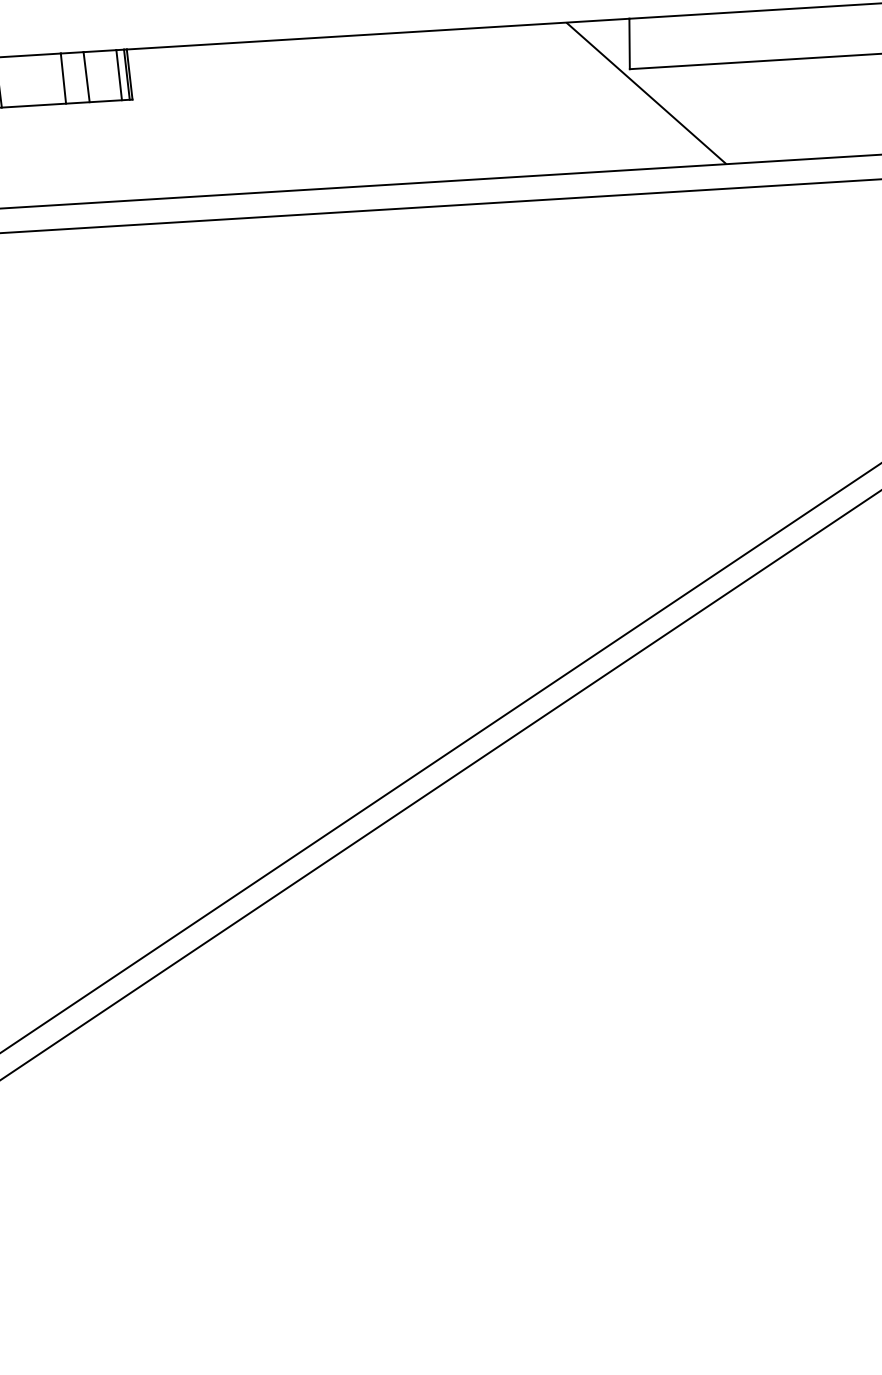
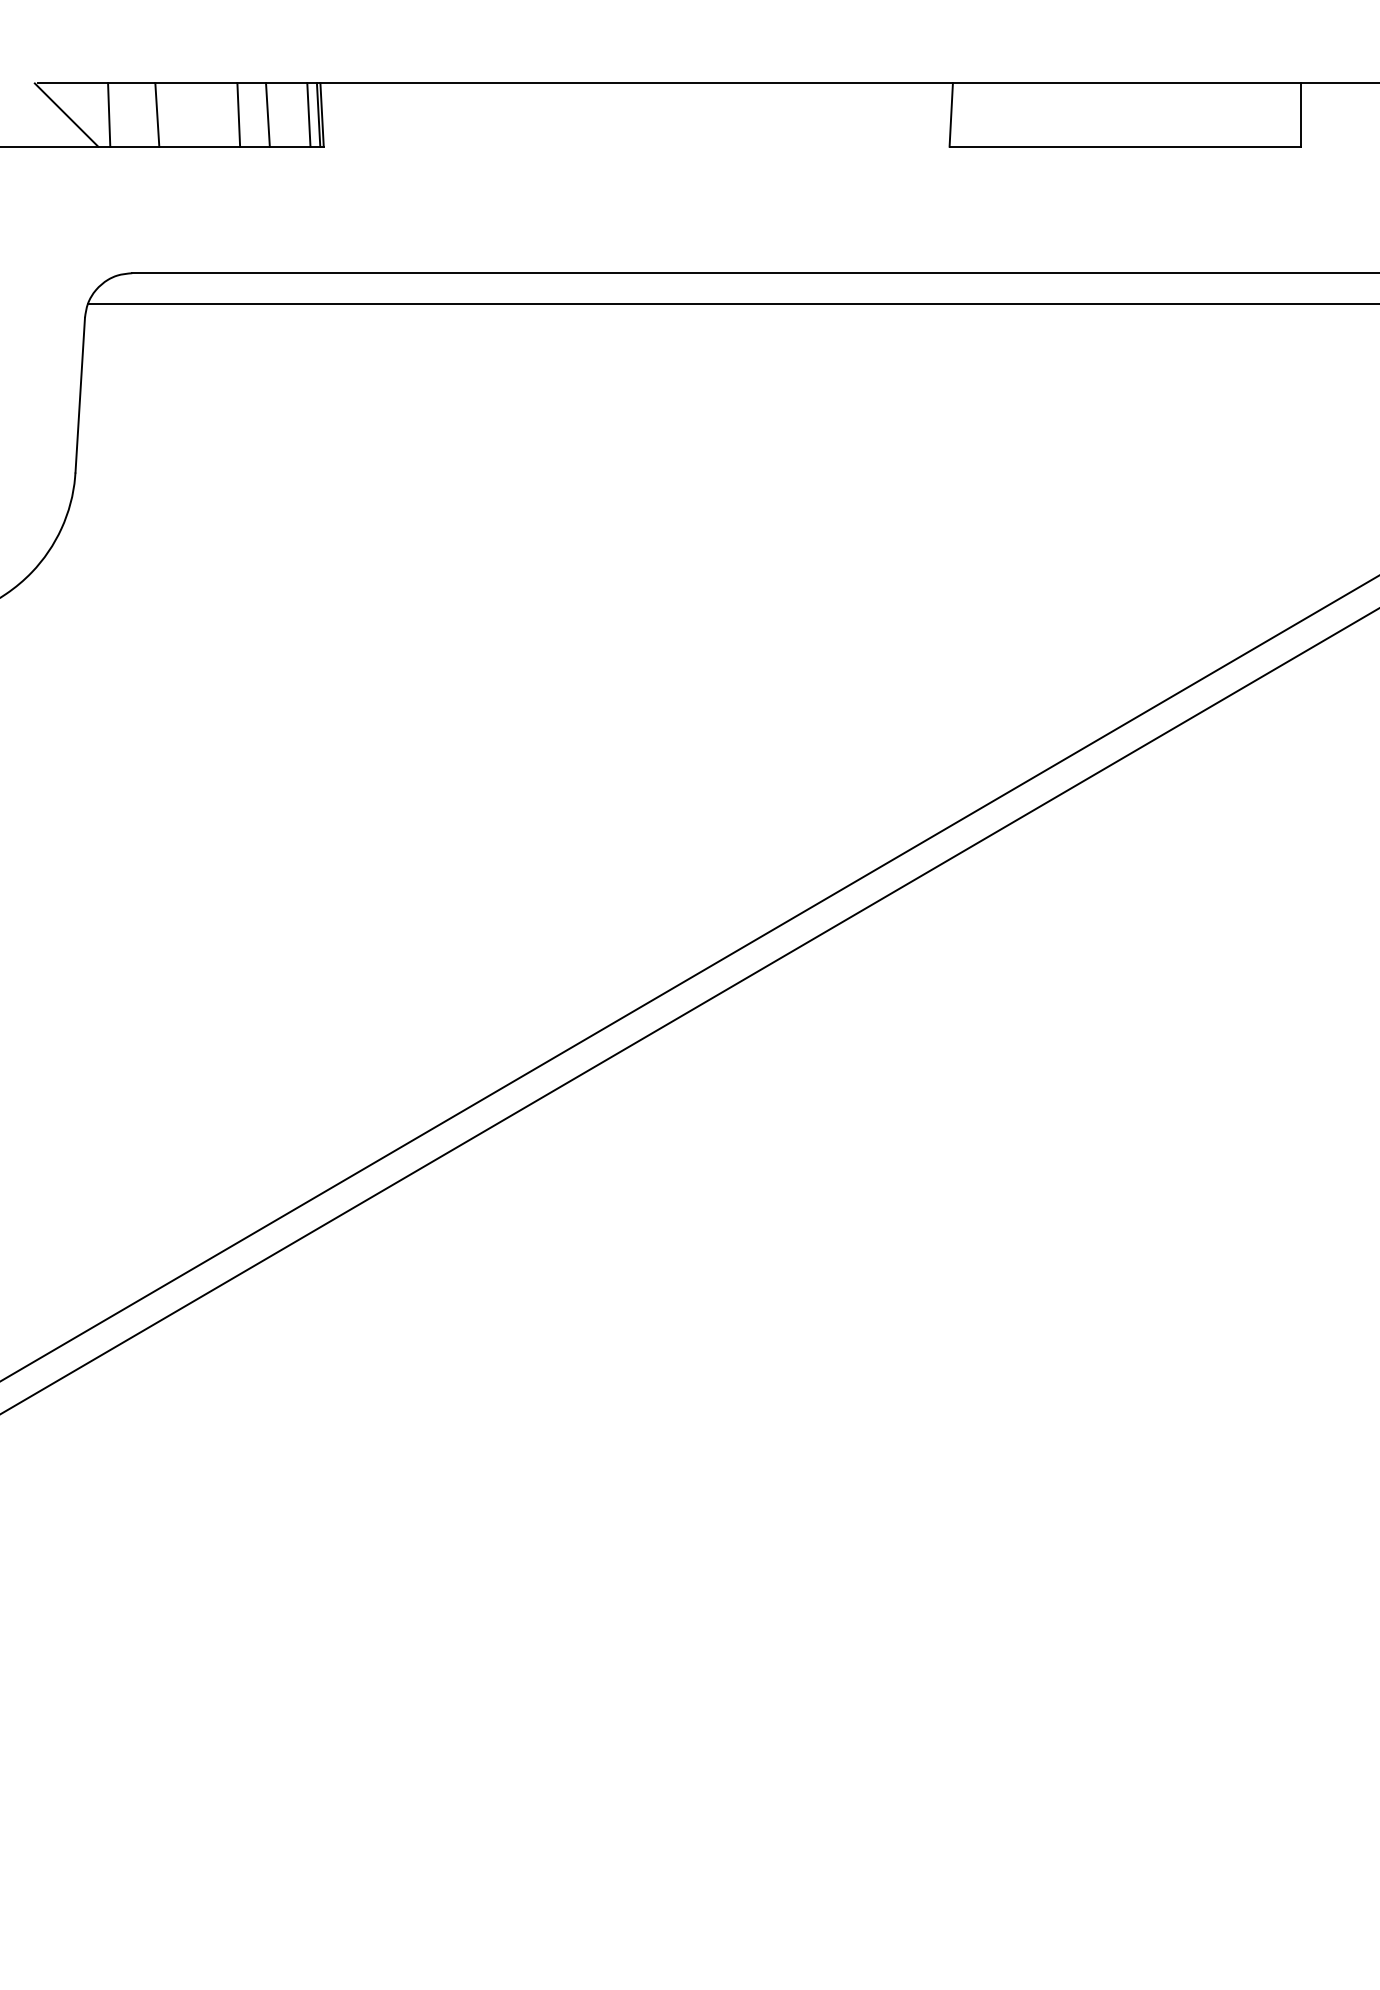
hatch: (646, 93) -> (968, 178), removed

